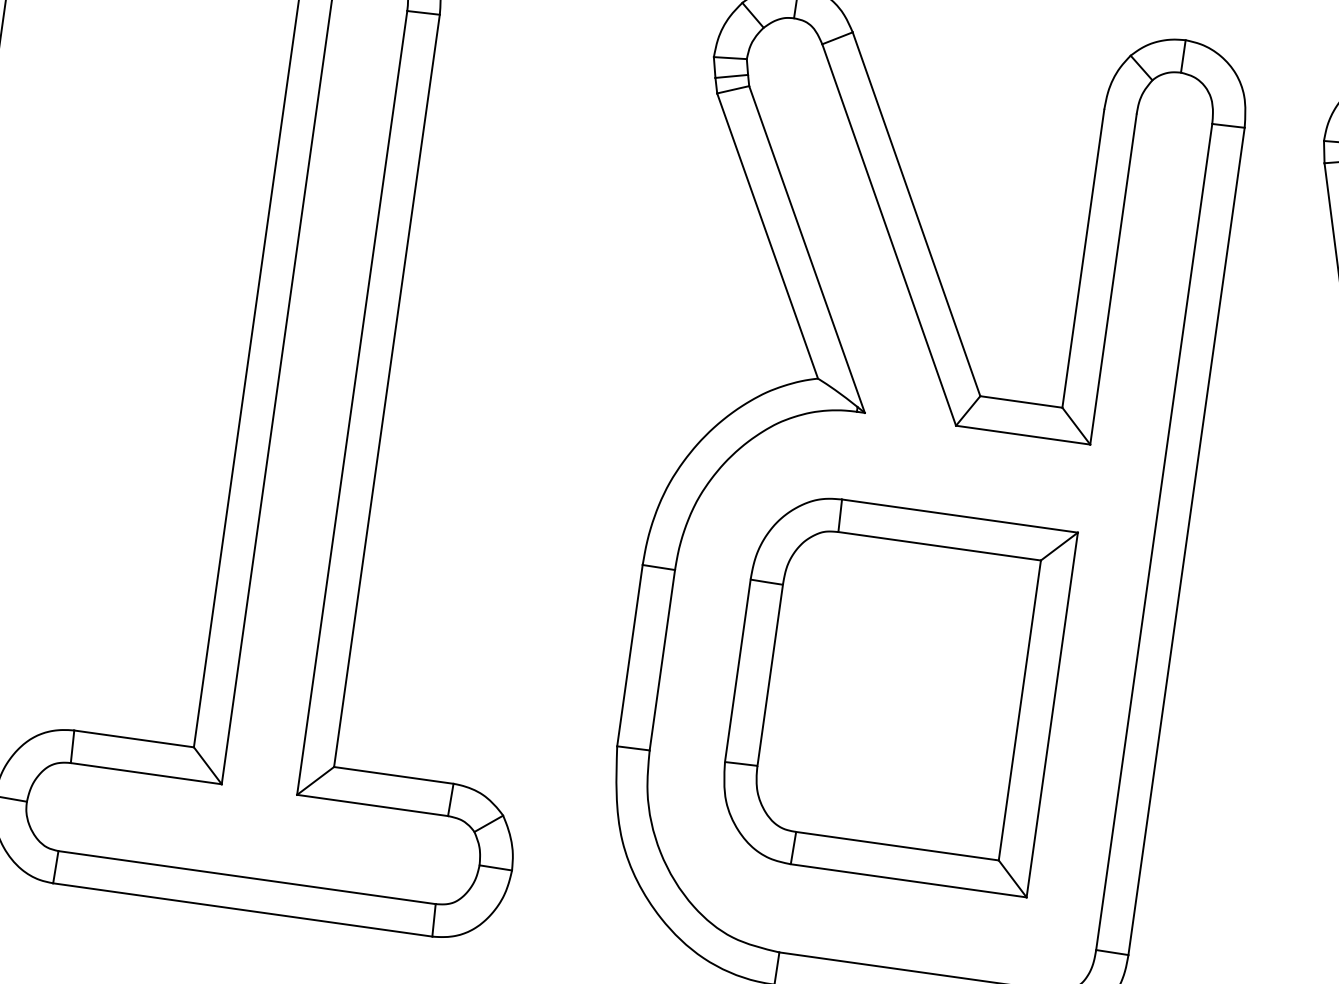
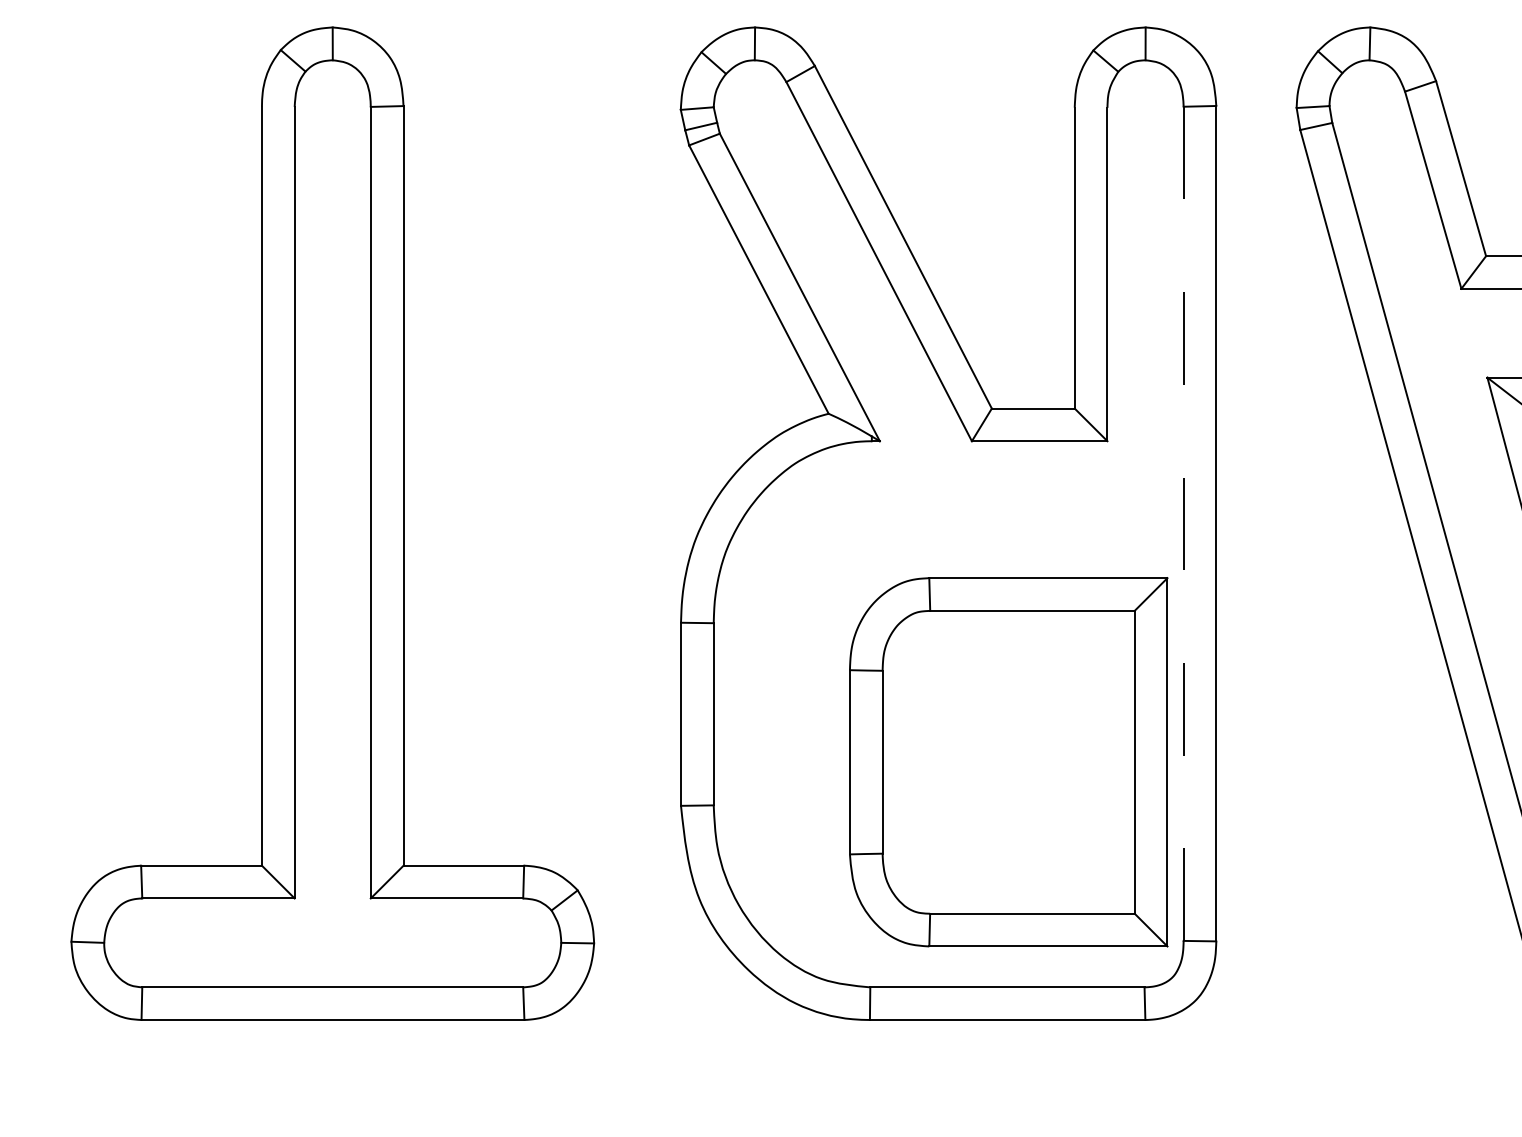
line: (1153, 537) -> (1183, 524), solid -> dashed
part: (894, 693) -> (1008, 762), moved

